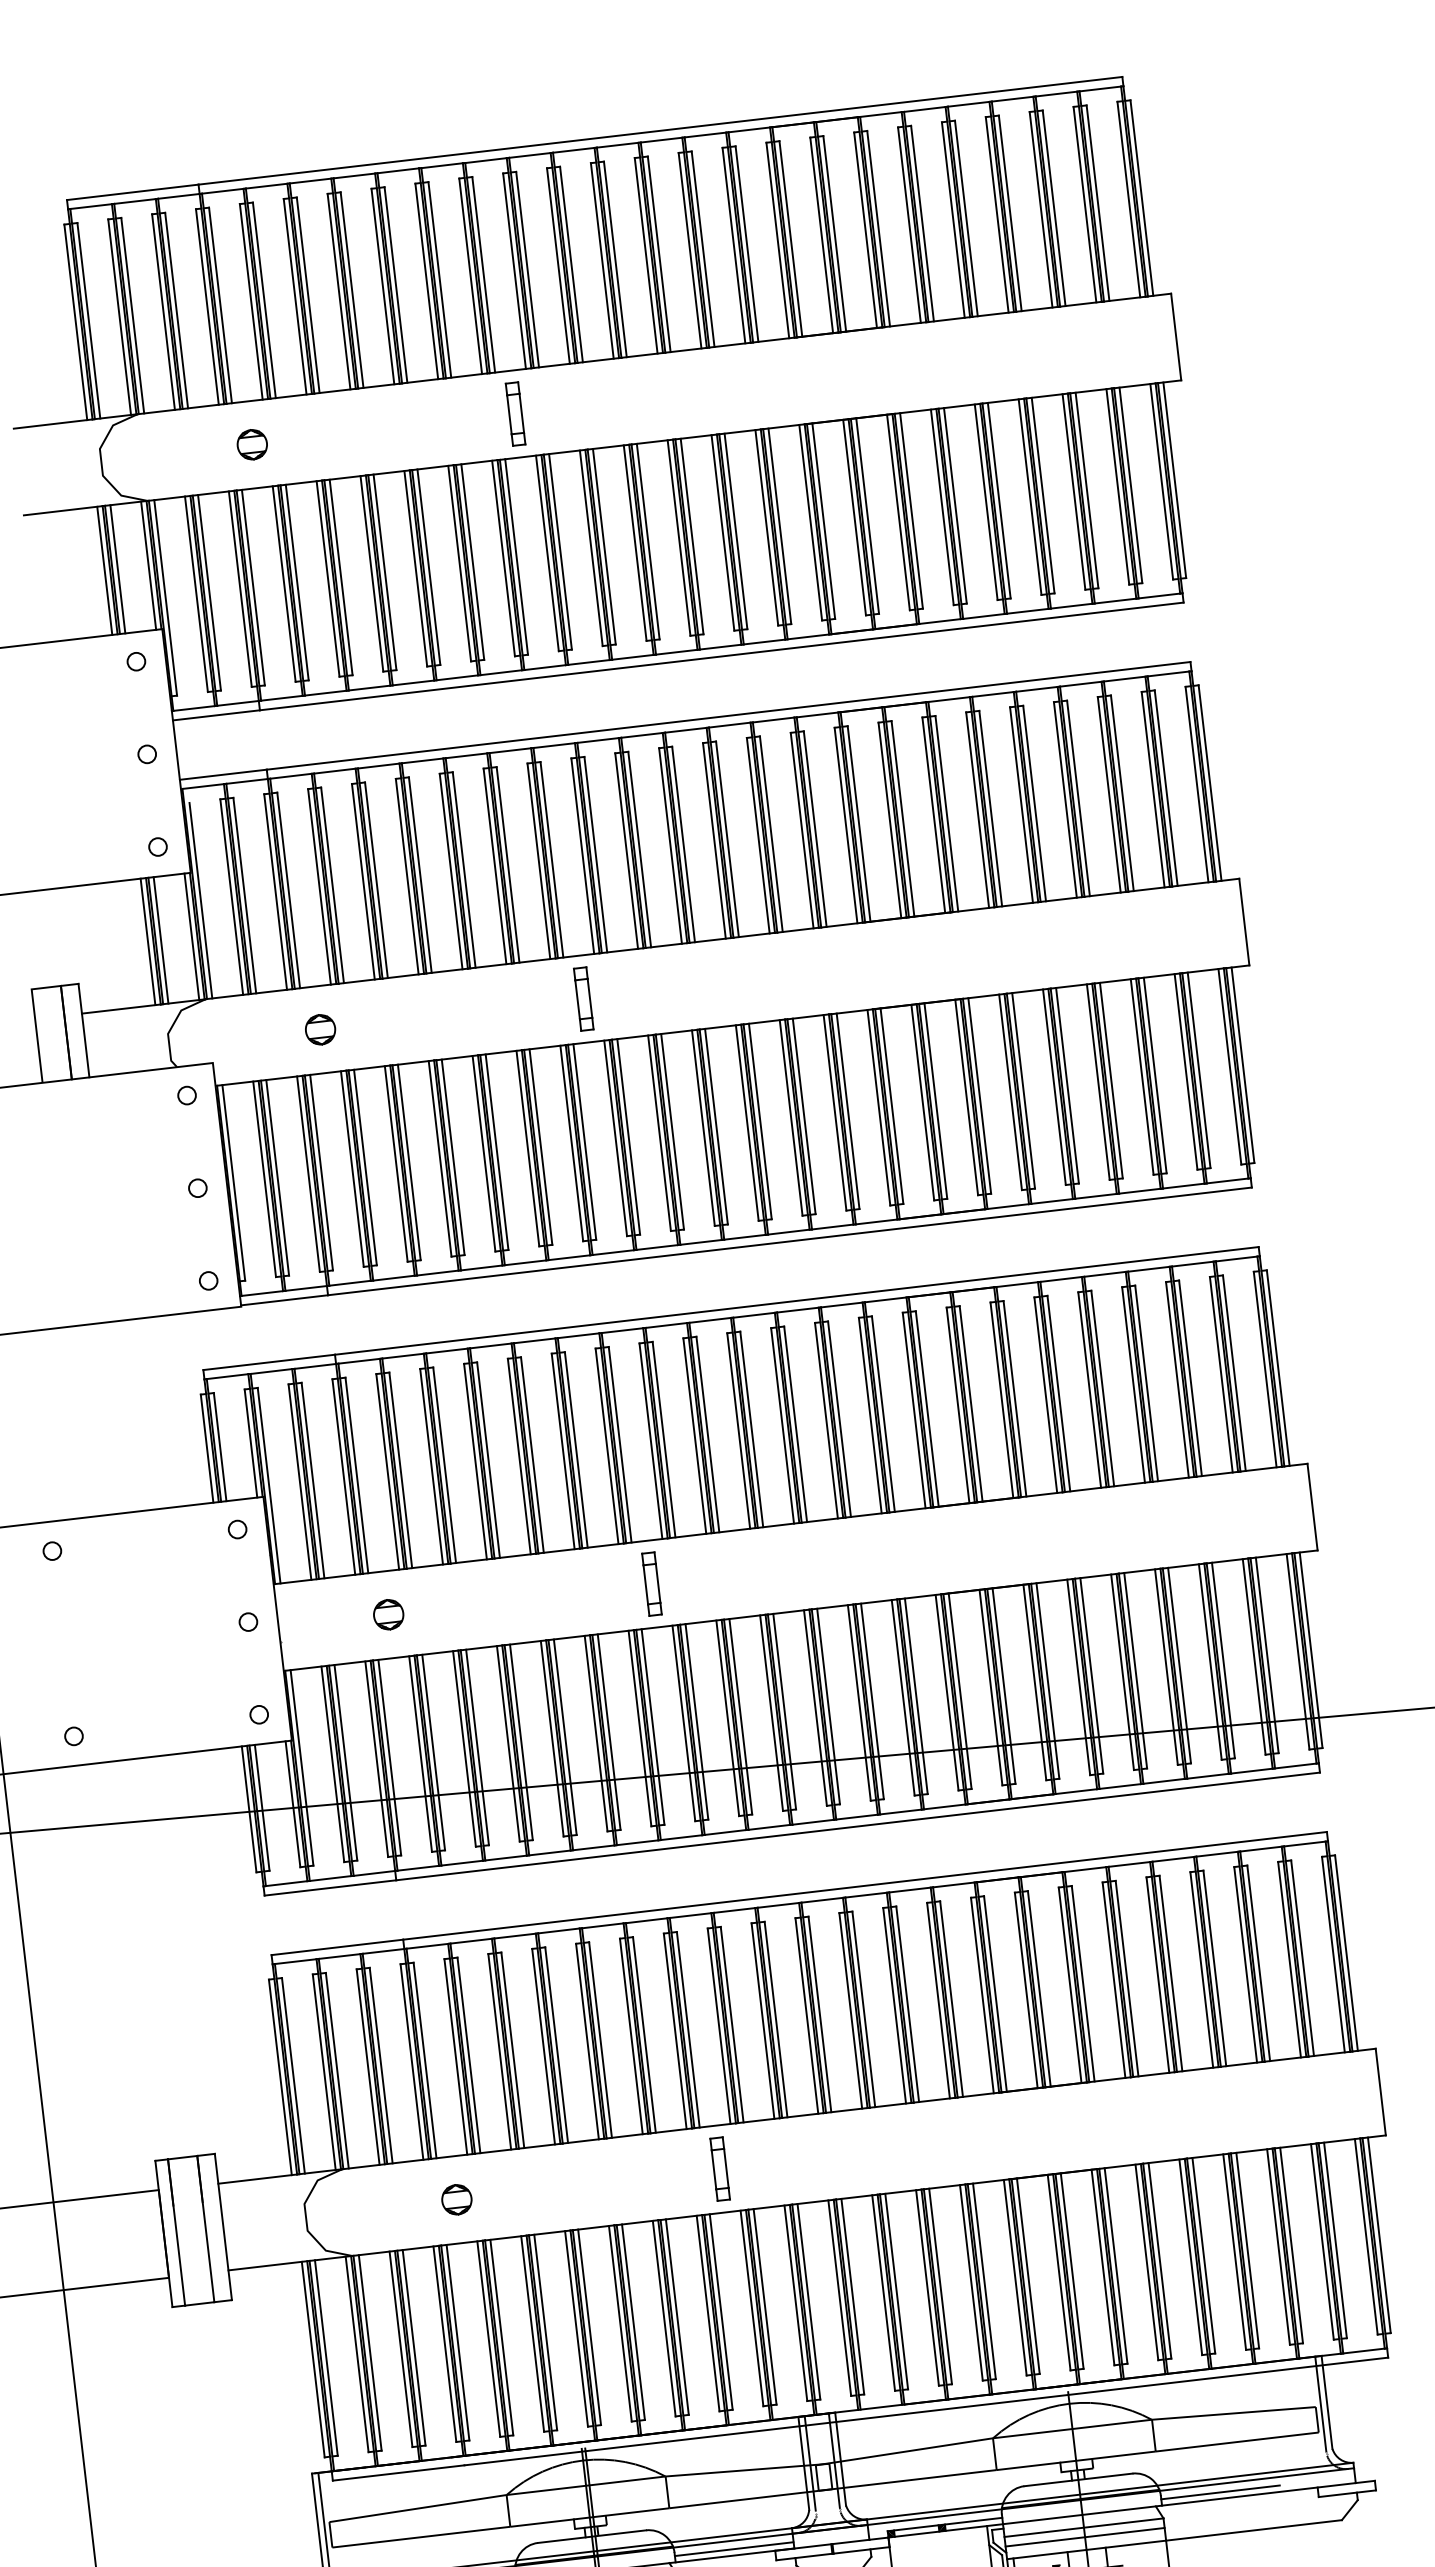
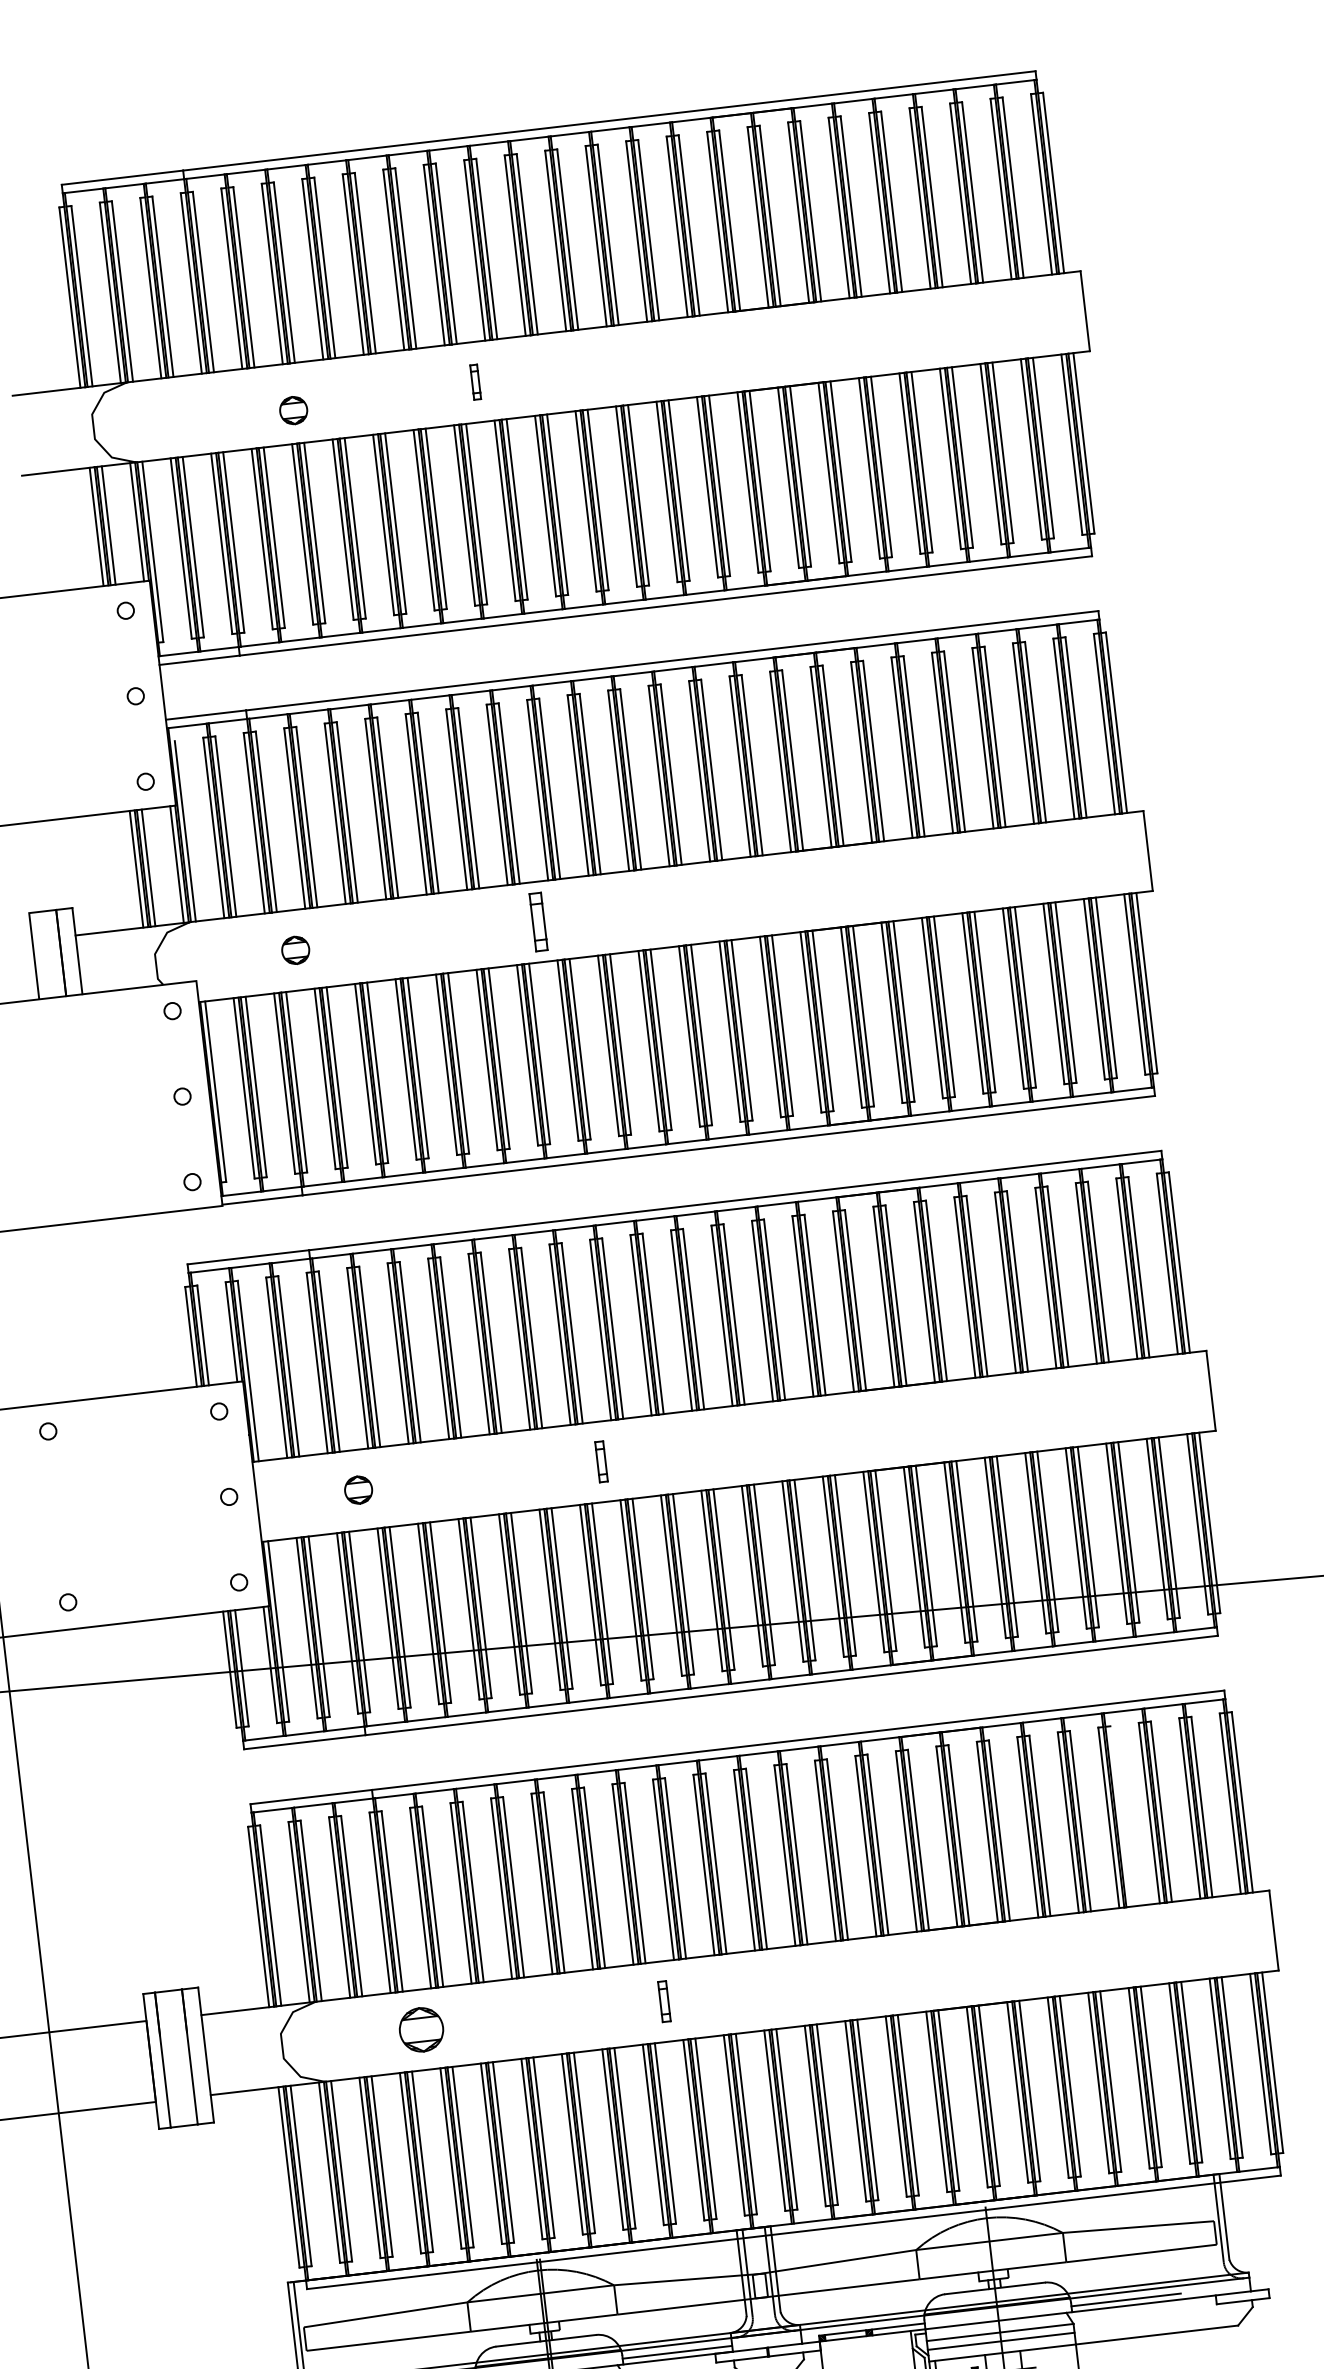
part: (515, 413) -> (475, 381), size x0.6
part: (251, 444) -> (292, 410), moved
part: (651, 1583) -> (601, 1461), size x0.7
line: (1214, 1968) -> (1120, 1816), removed
part: (719, 2168) -> (663, 2001), size x0.7
part: (456, 2199) -> (421, 2029), size x1.6

